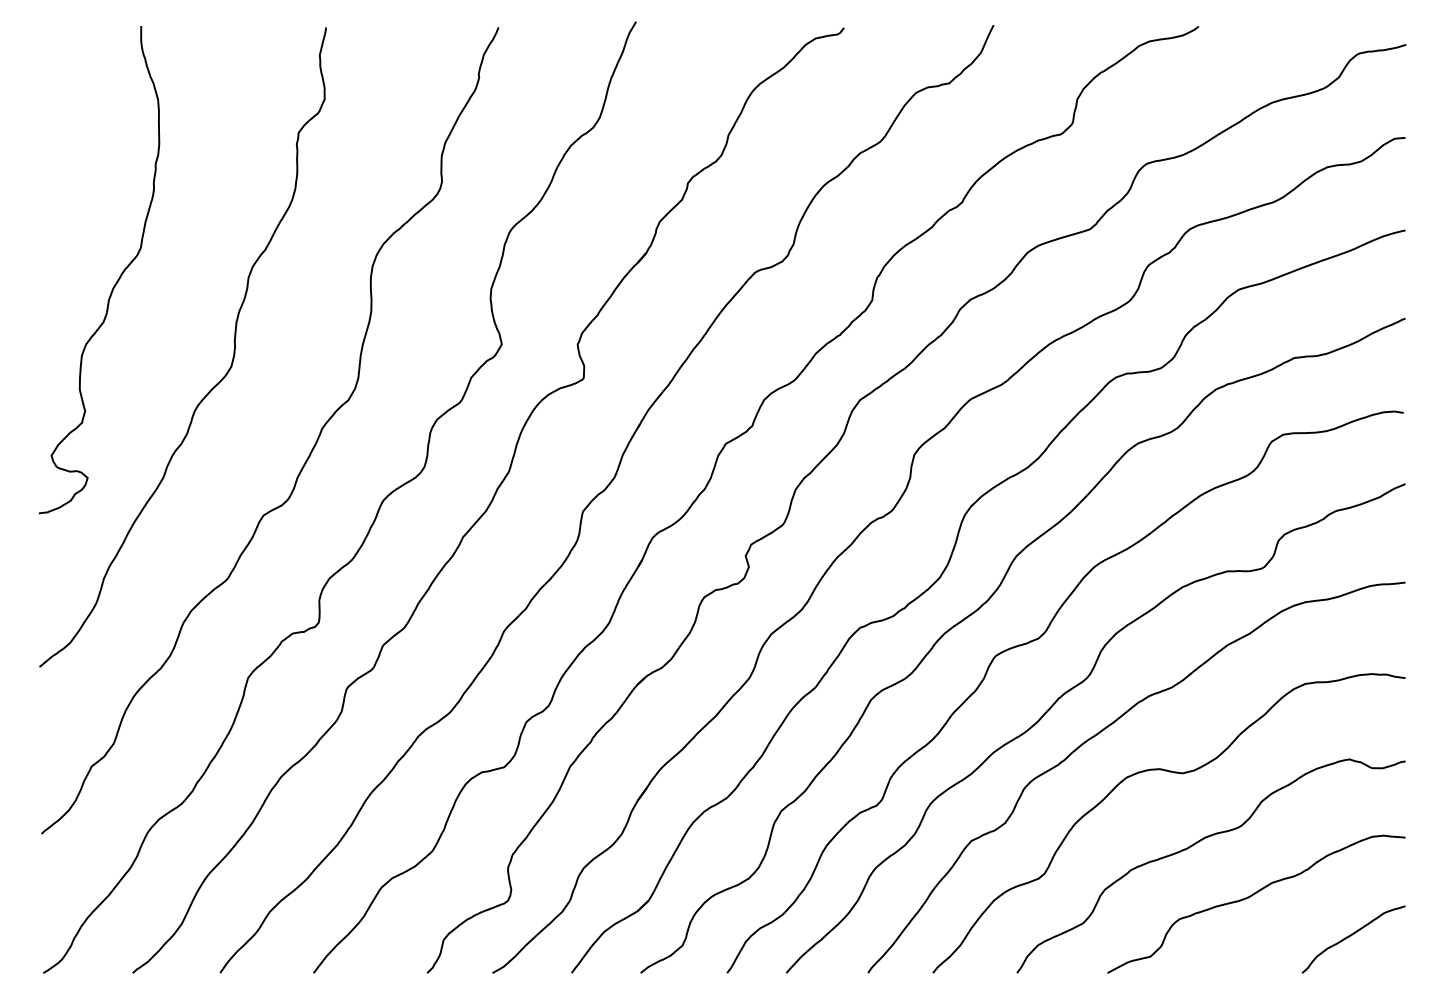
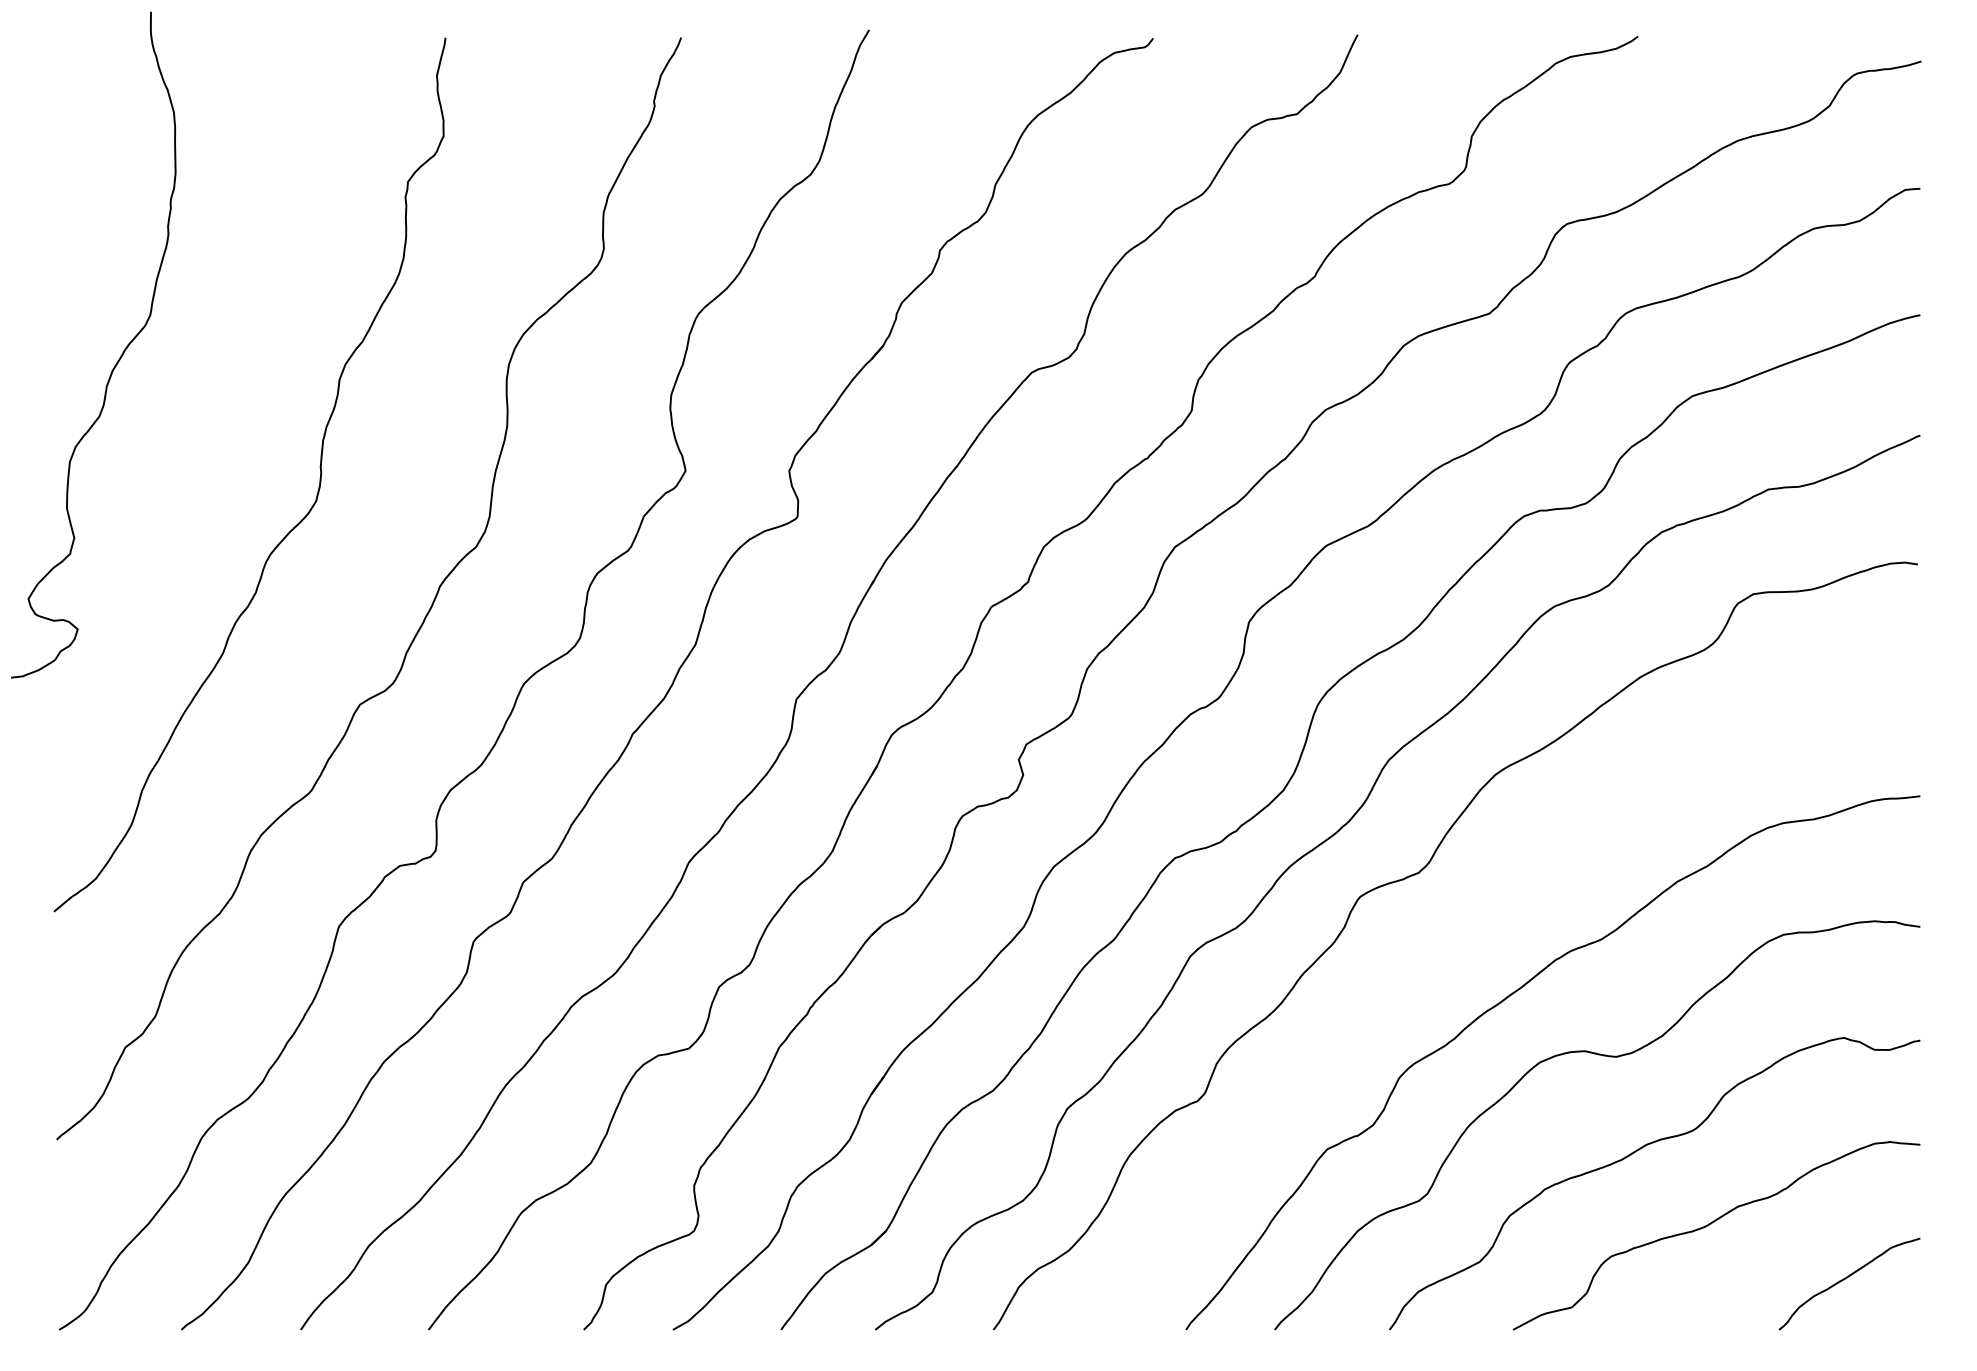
curve: (116, 281) -> (117, 360), moved
curve: (1071, 690) -> (1463, 943), removed

